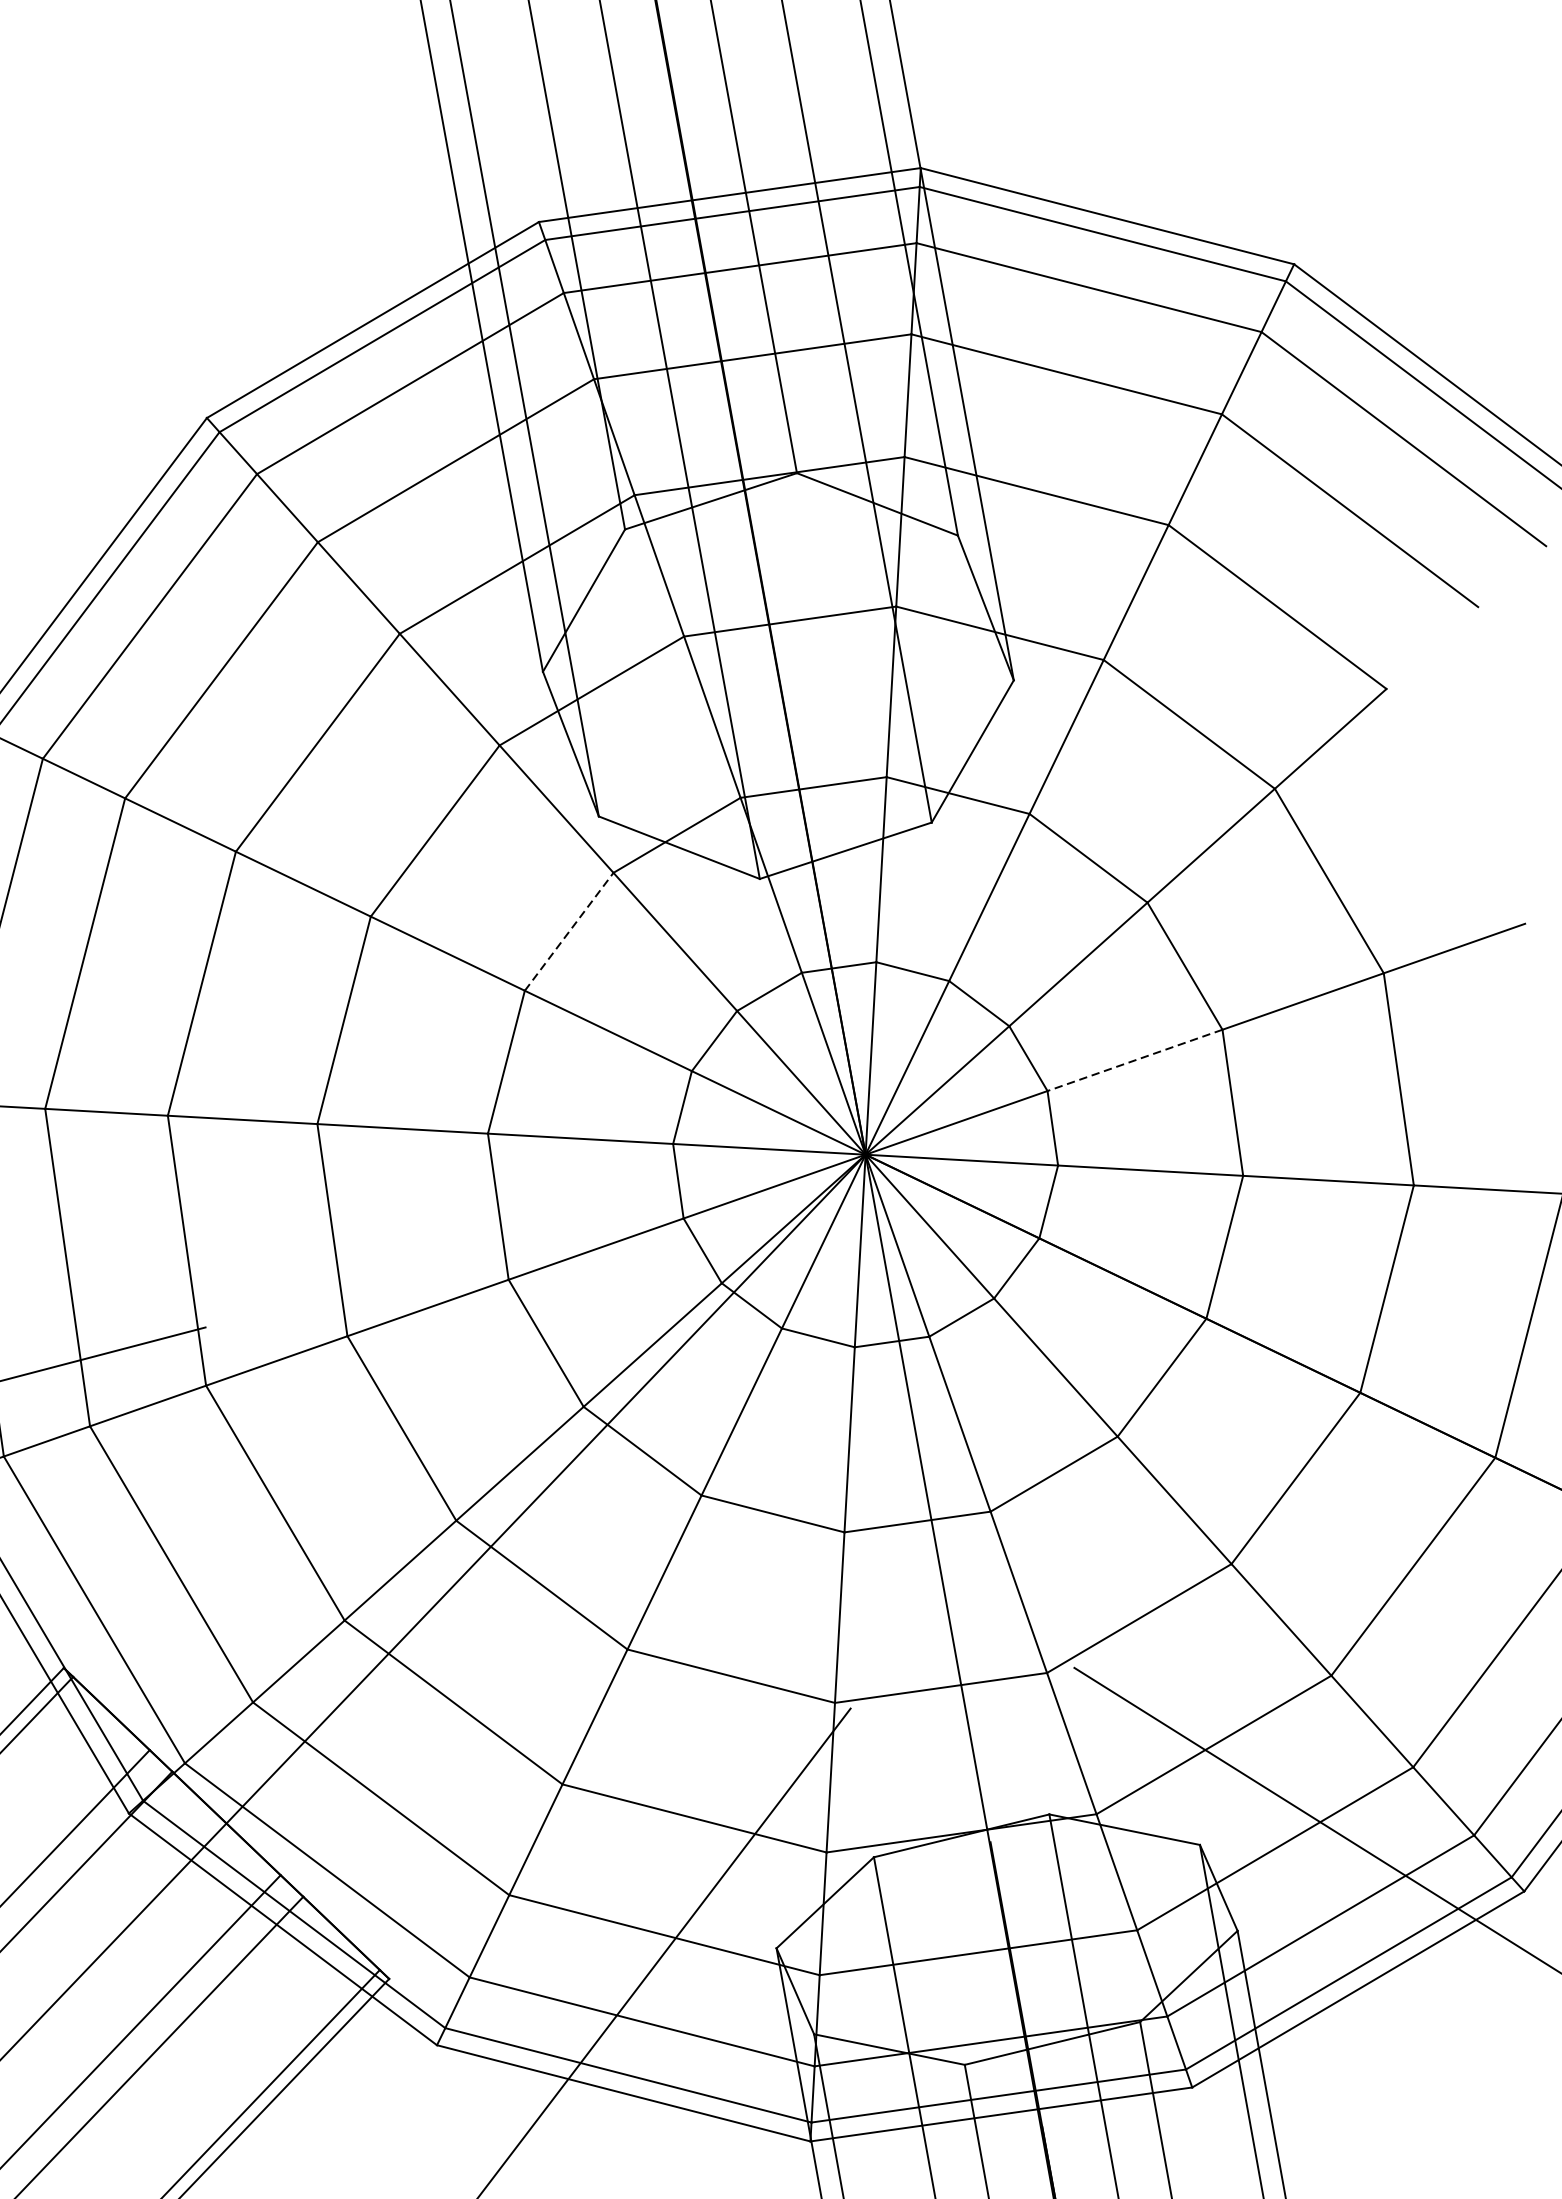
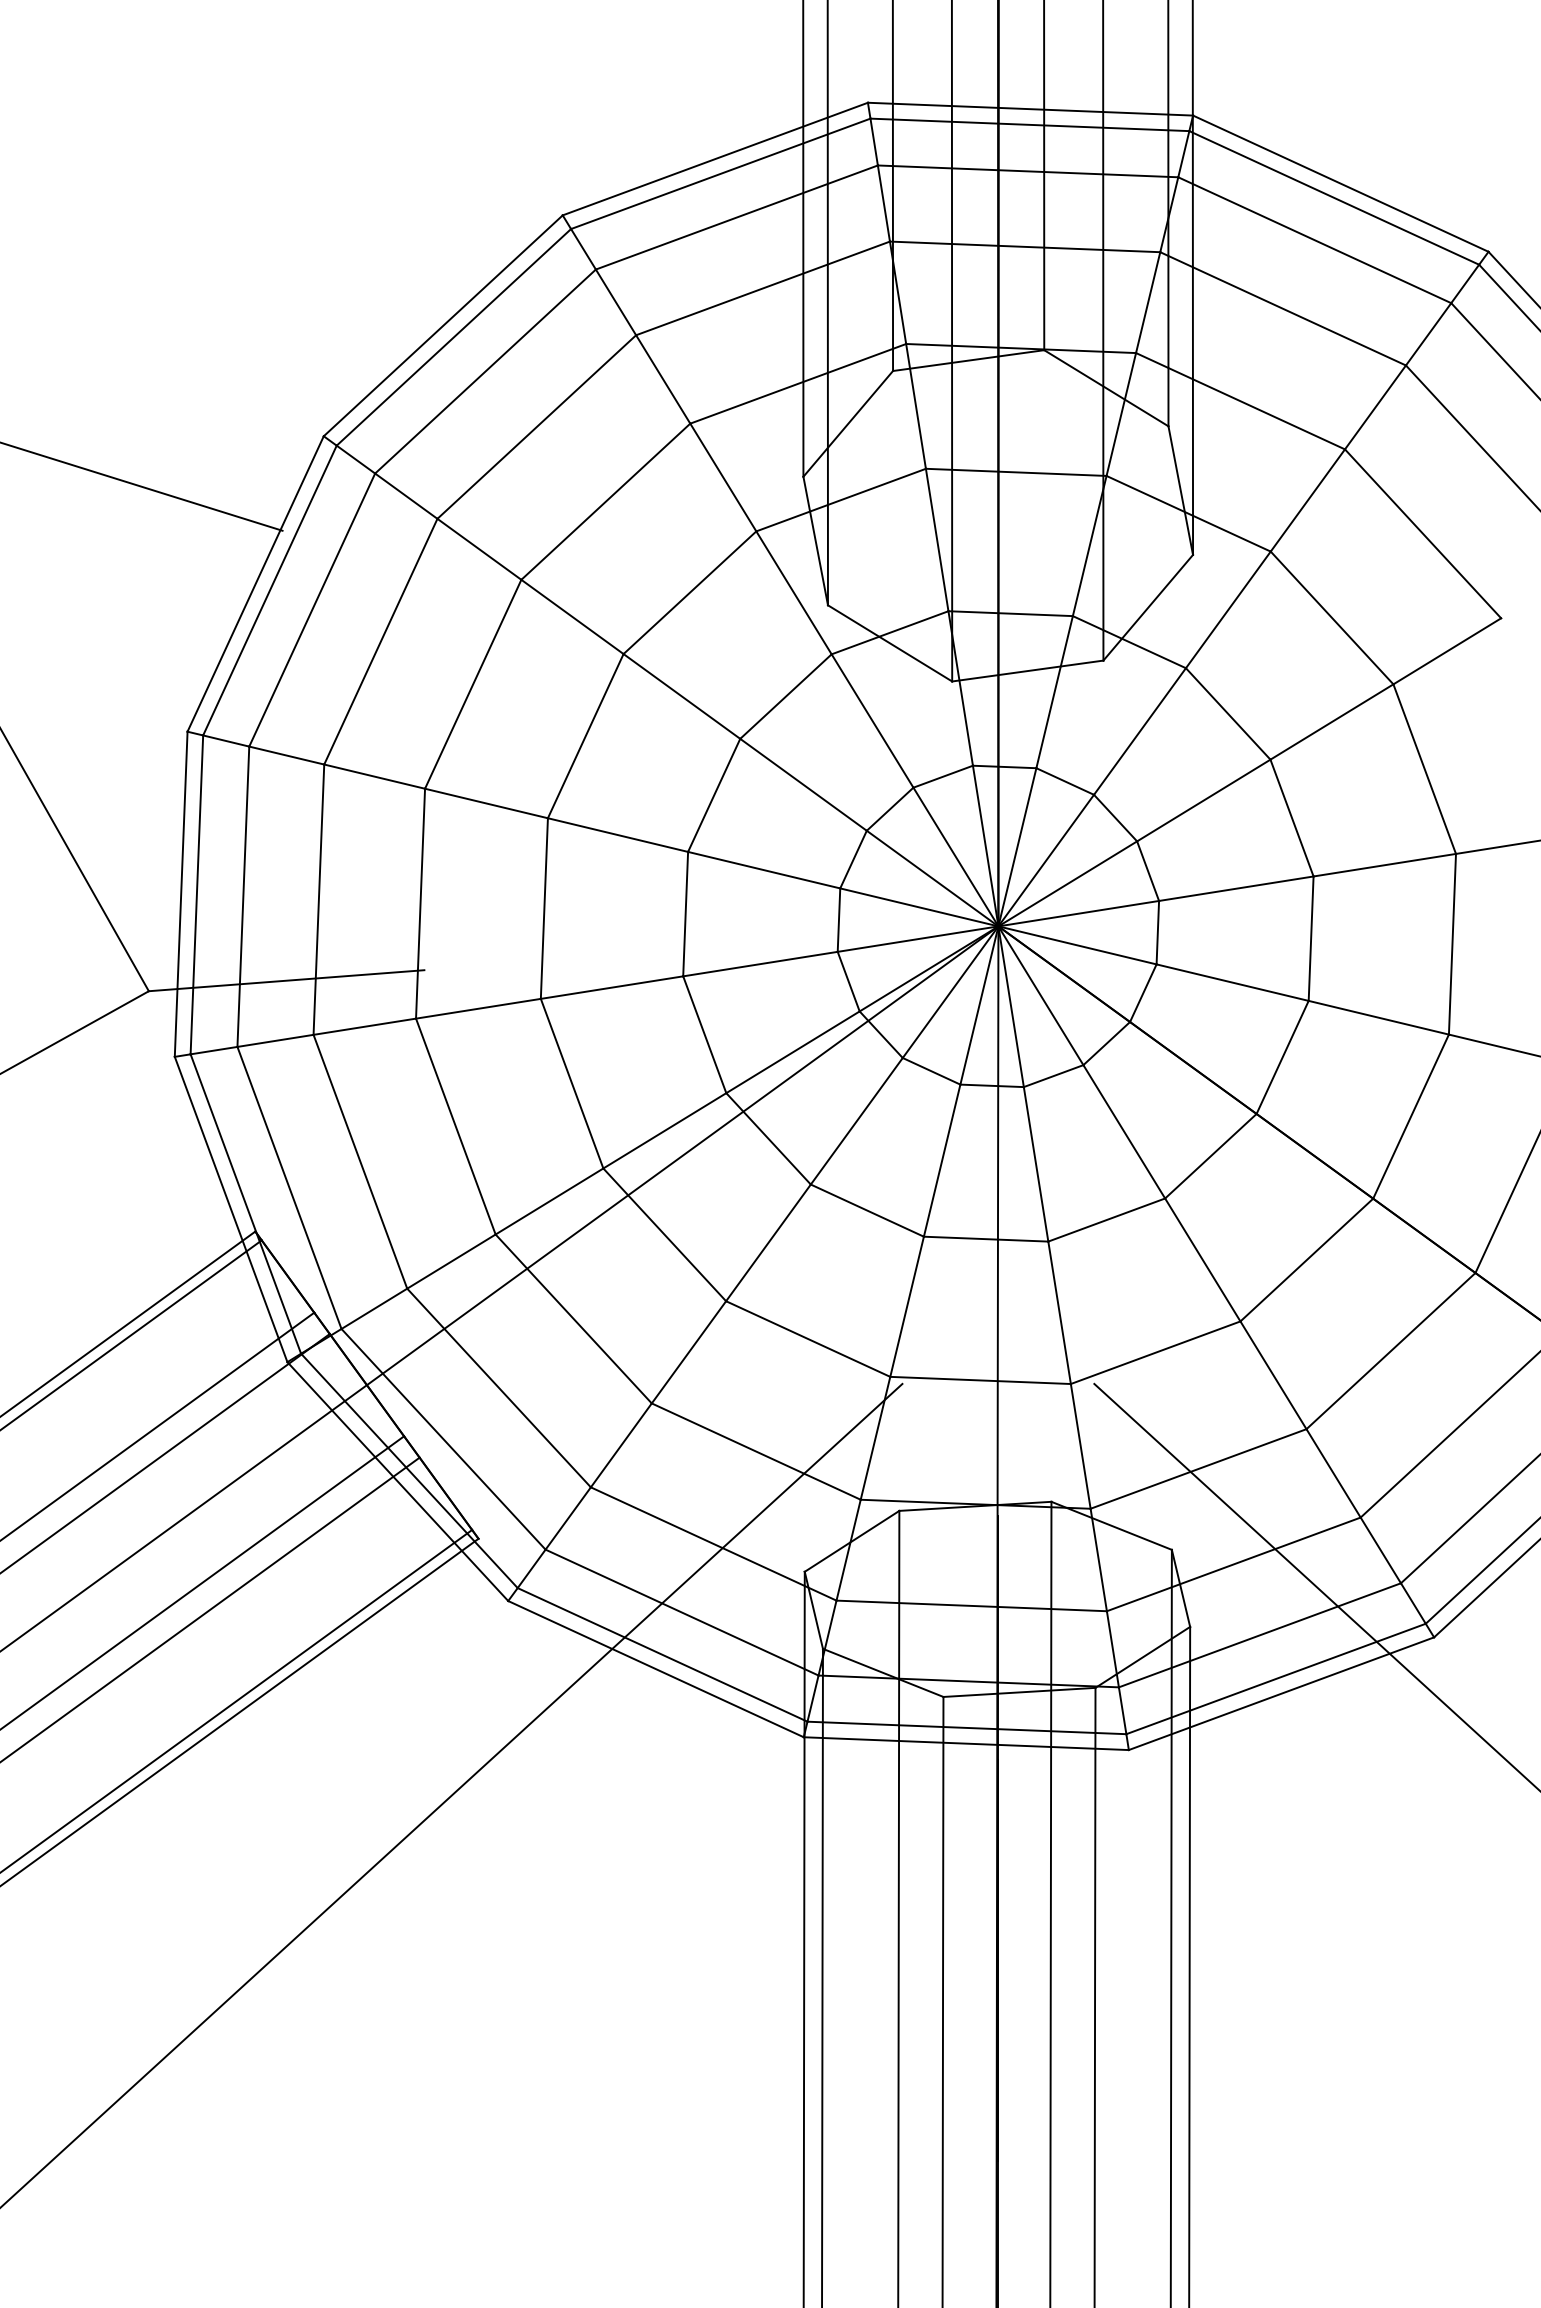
line: (569, 931) -> (786, 696), dashed -> solid
line: (1134, 1060) -> (1235, 888), dashed -> solid

